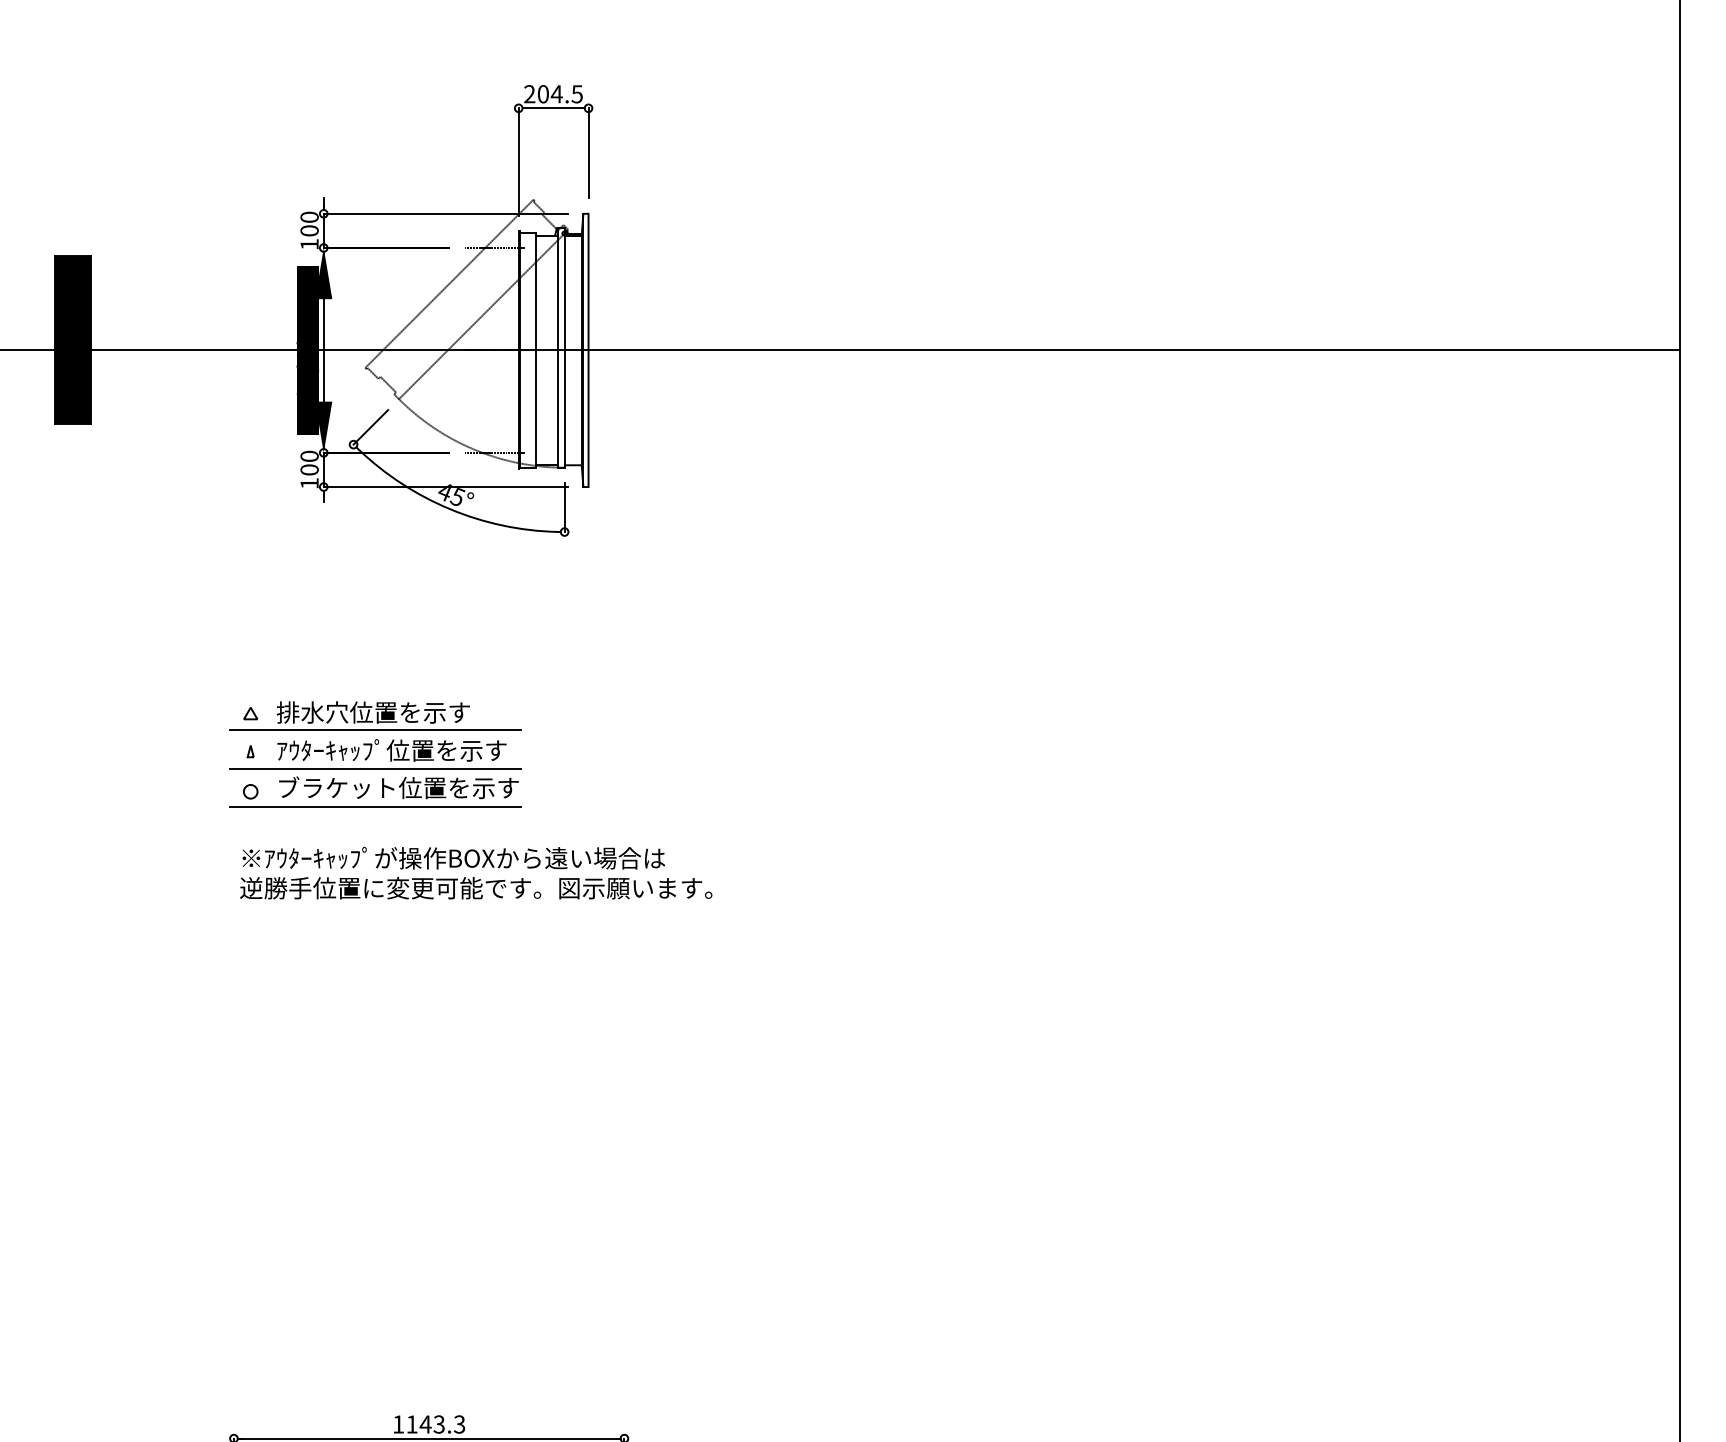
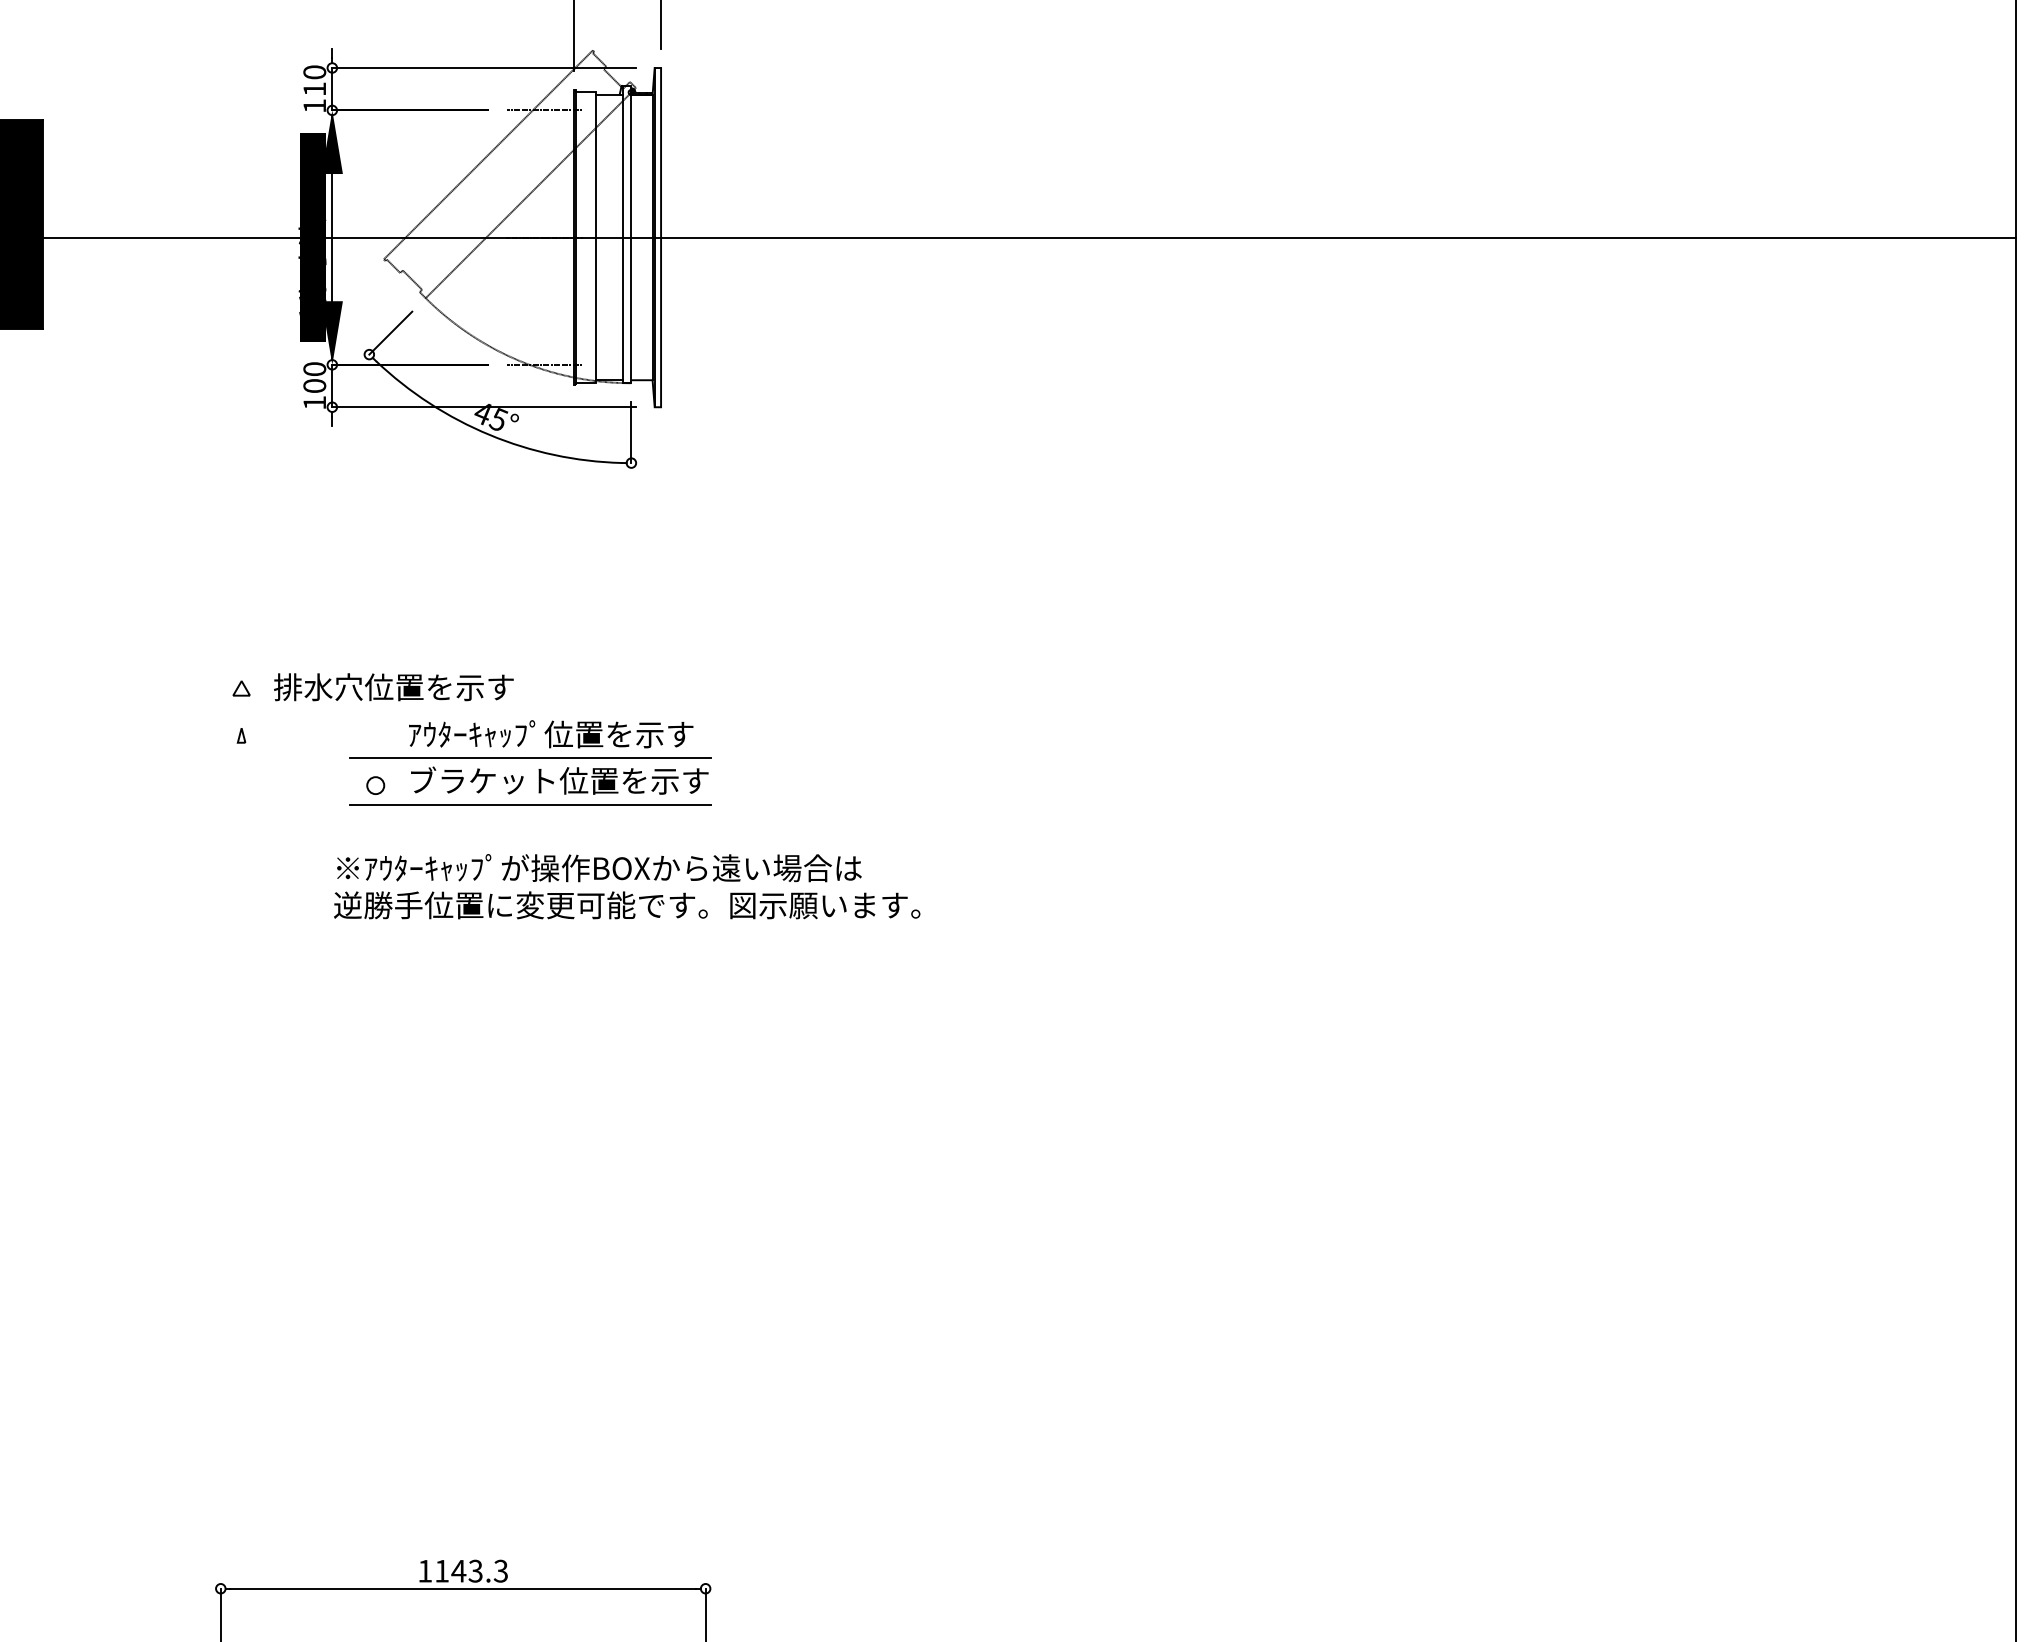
text: (309, 230) -> (314, 88), 100 -> 110
line: (375, 729) -> (396, 708), removed
part: (375, 773) -> (530, 762), moved
text: (476, 872) -> (627, 885), moved

